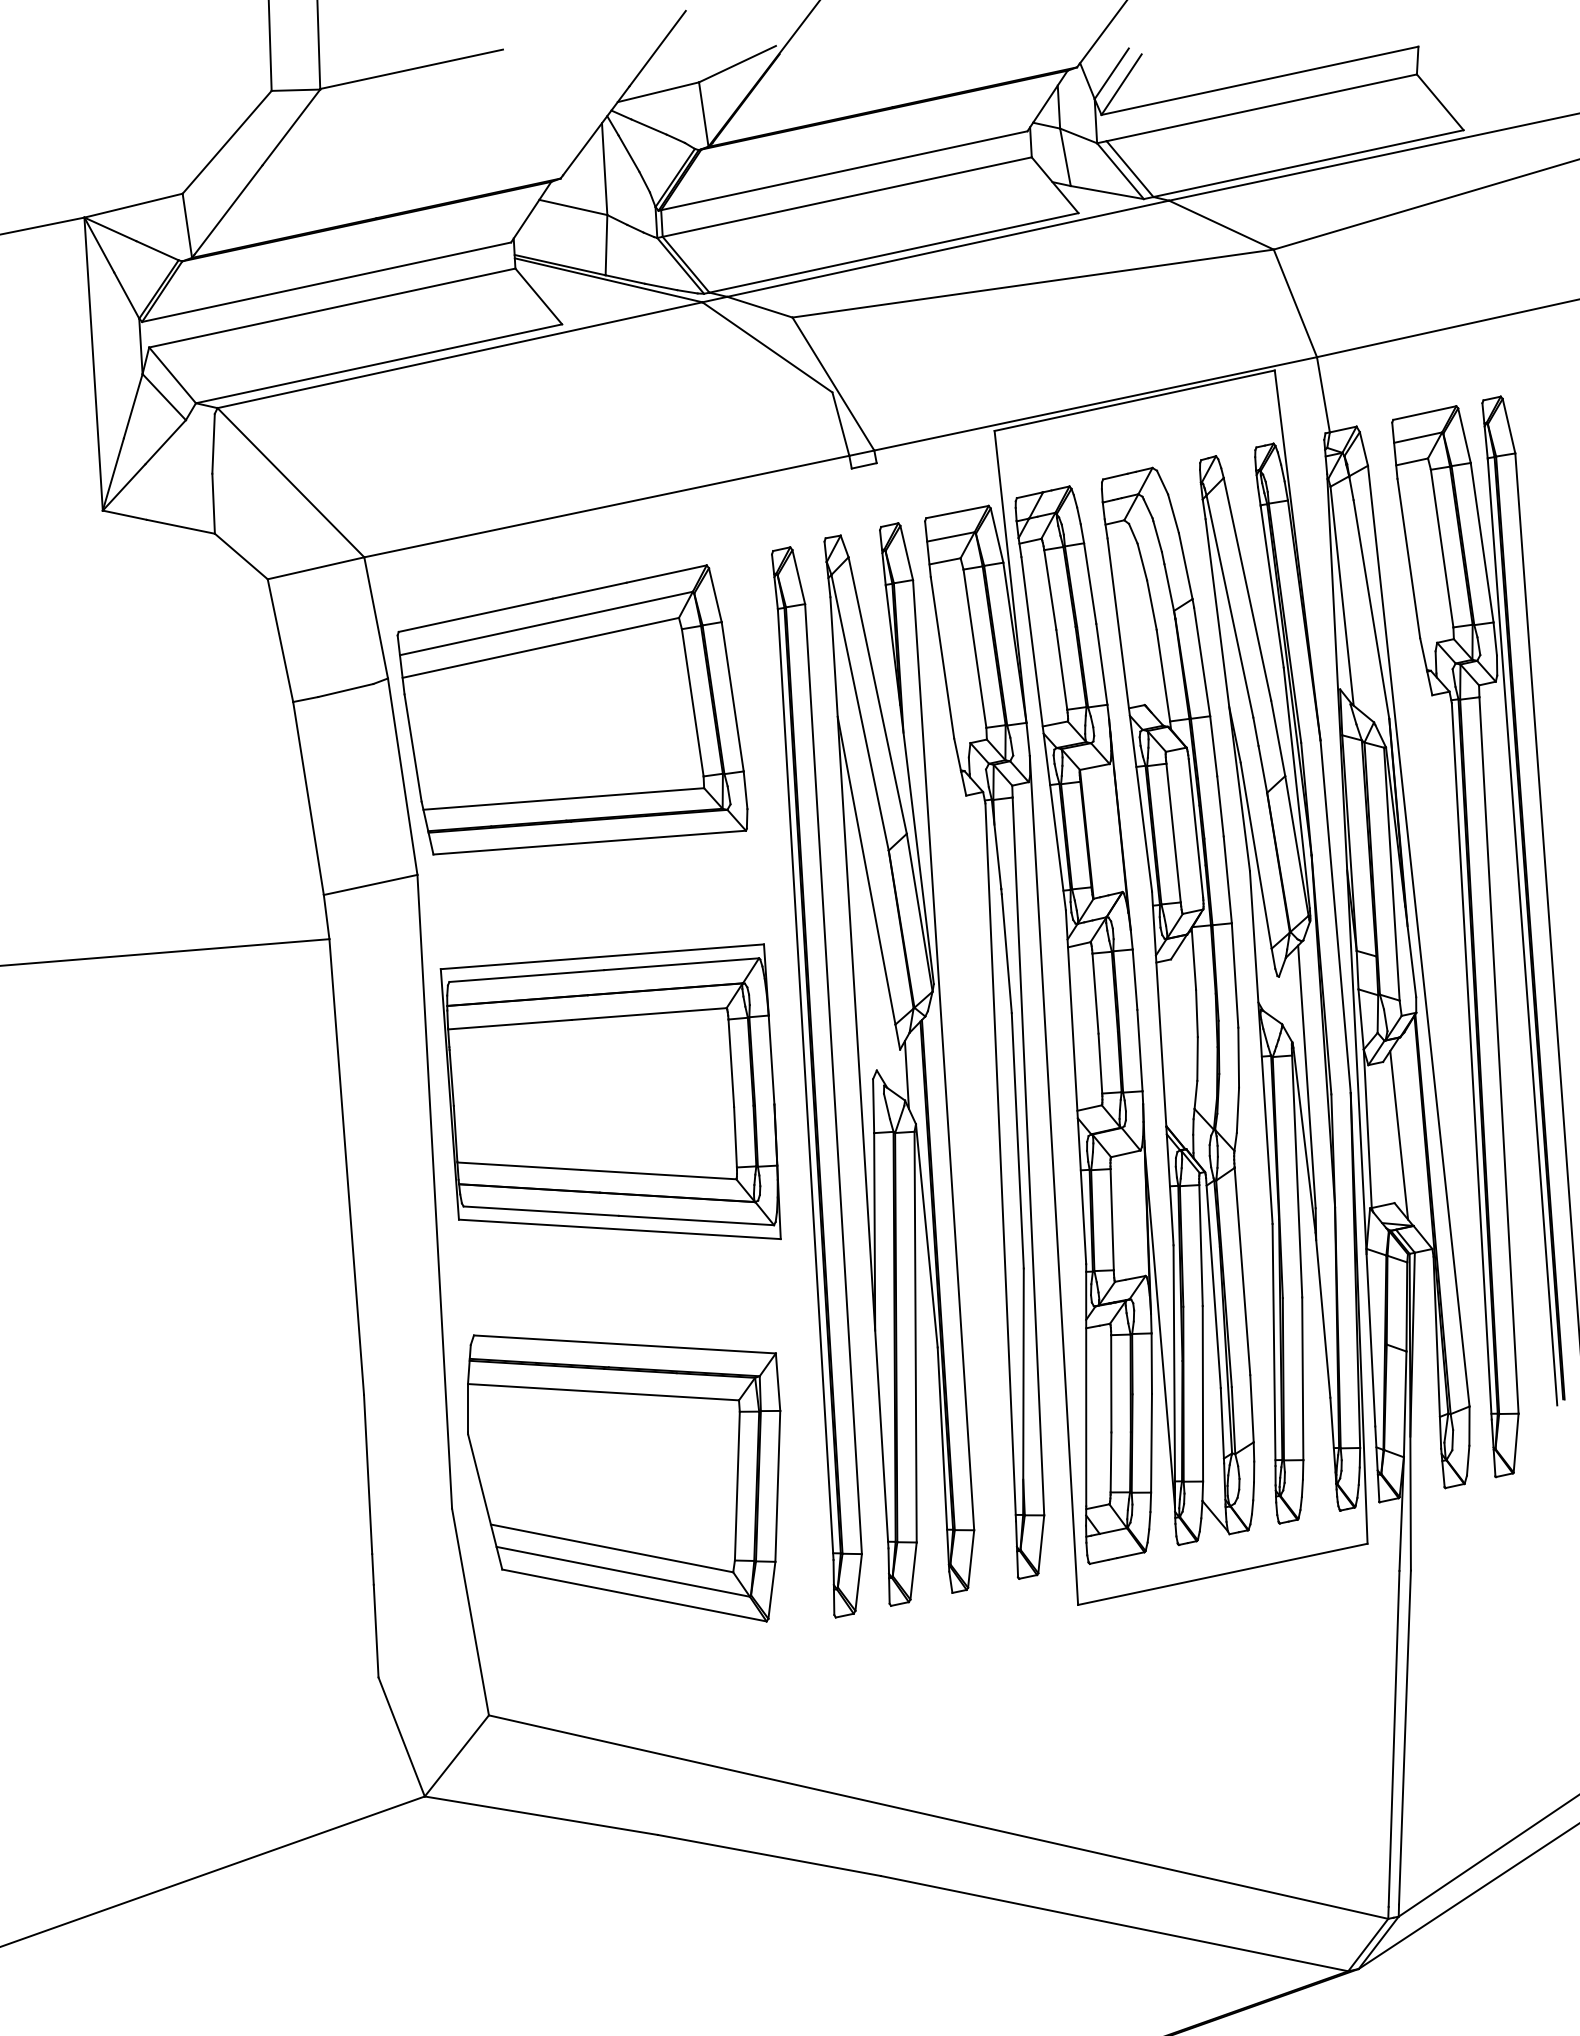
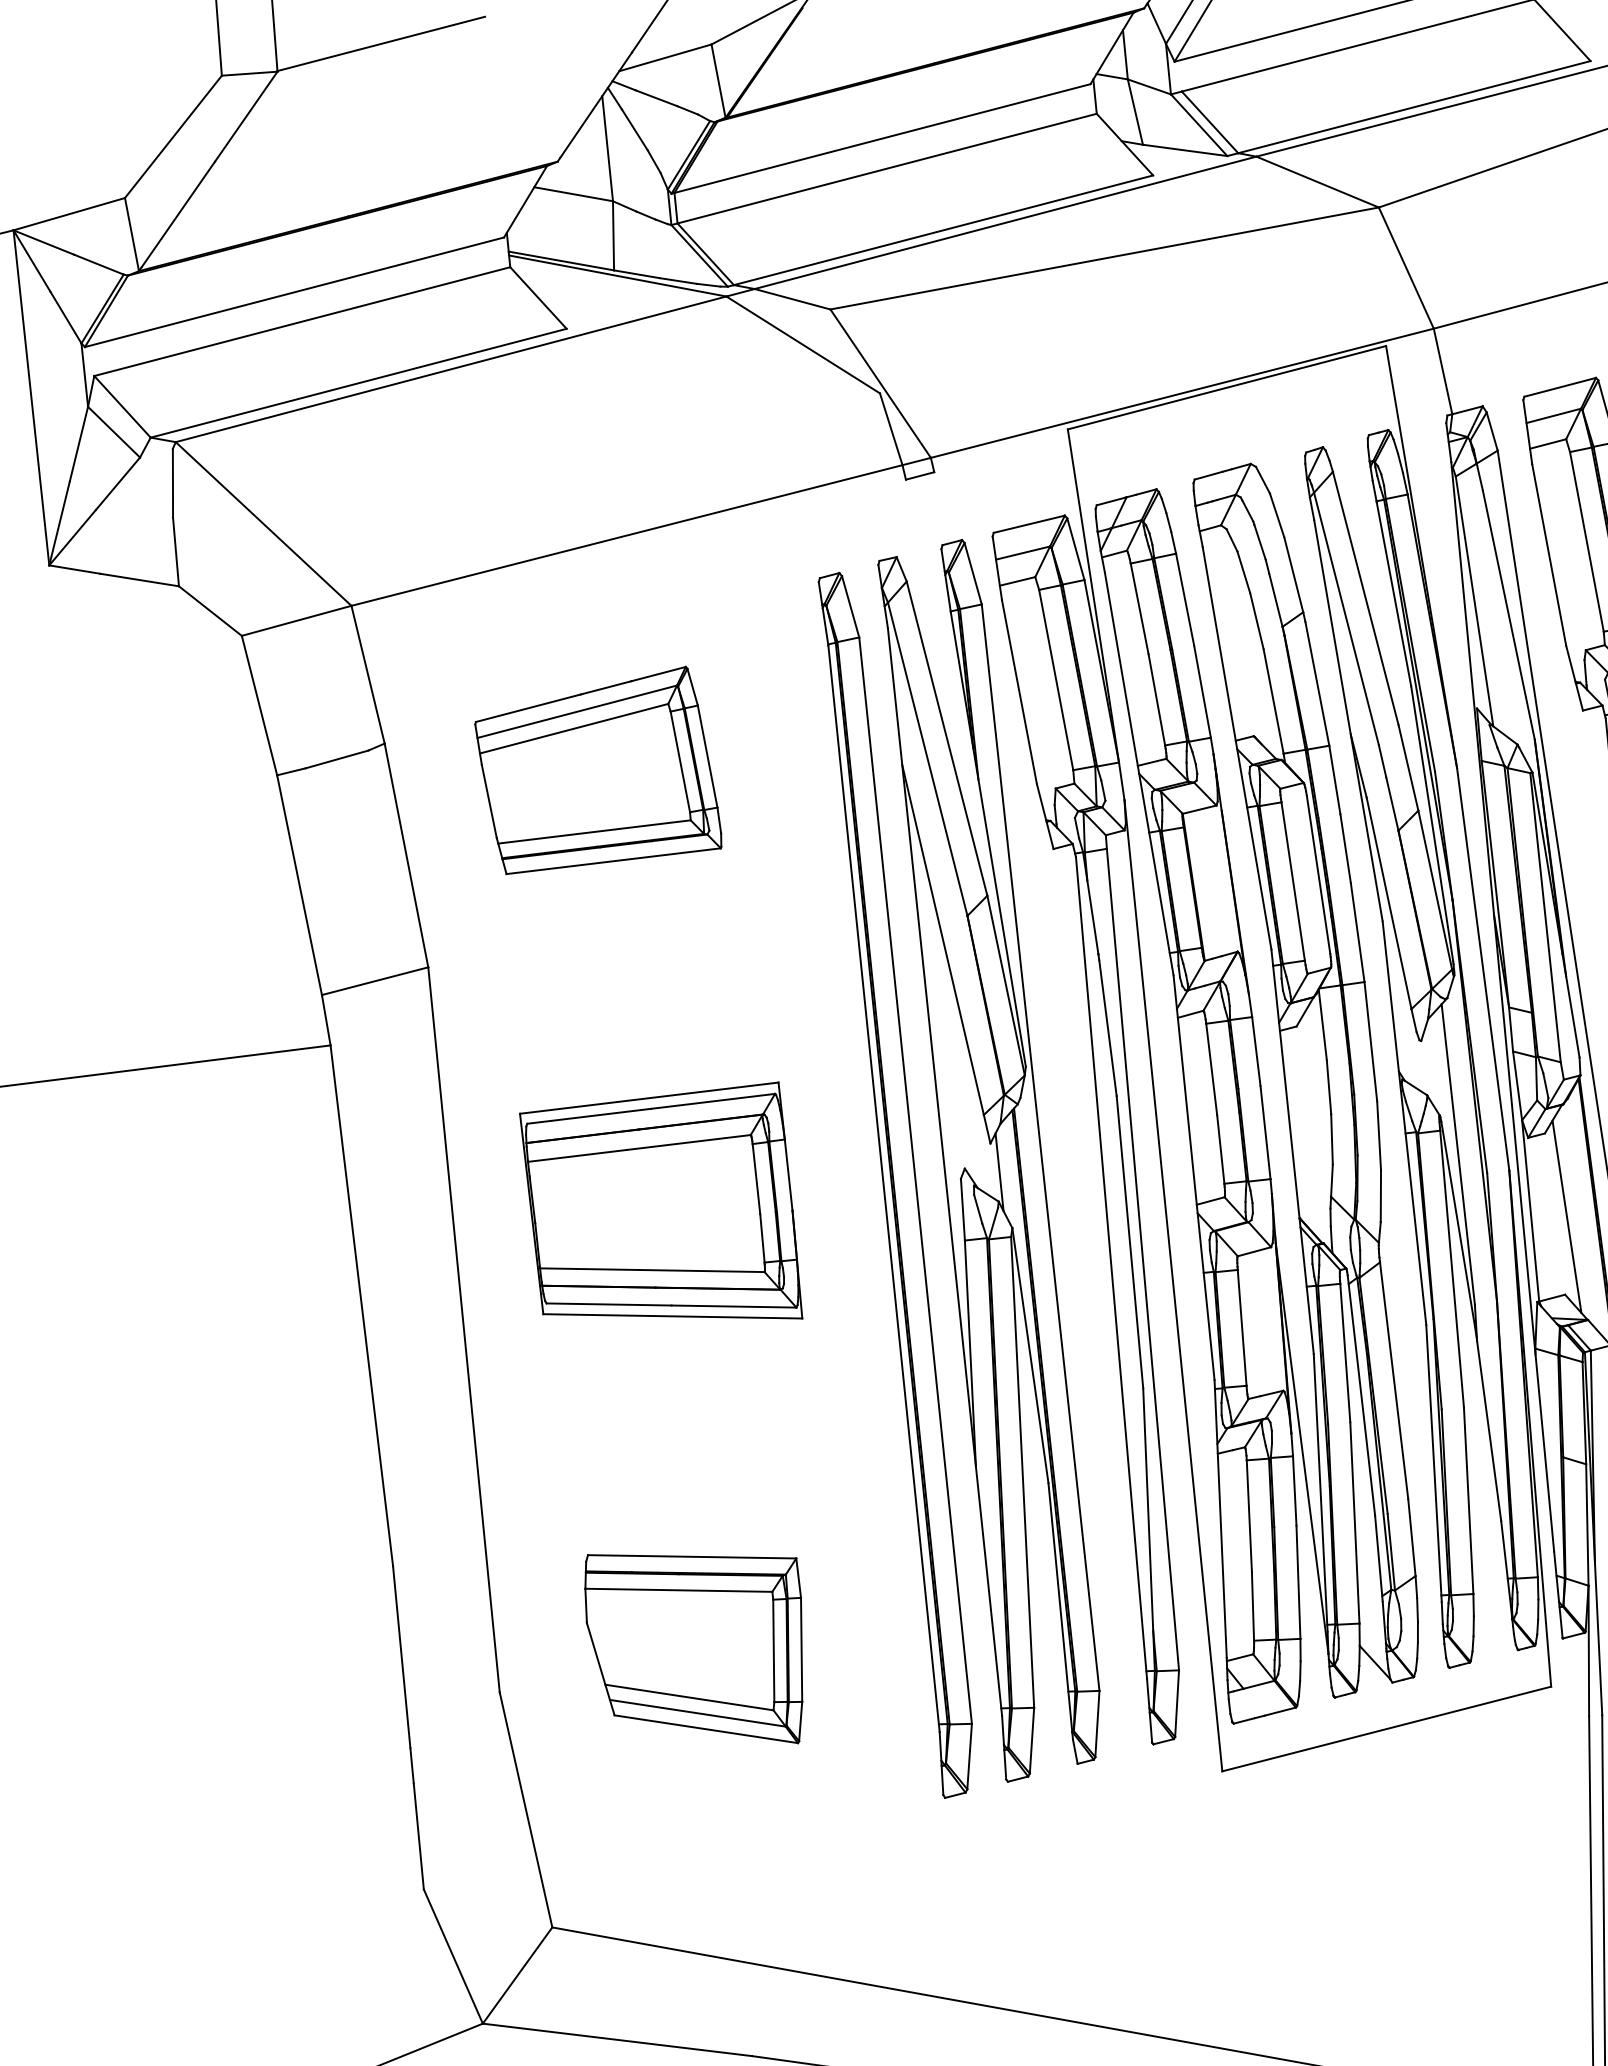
part: (572, 709) -> (597, 769), size x0.6
part: (610, 1091) -> (660, 1206), size x0.7
part: (624, 1478) -> (695, 1649), size x0.6

